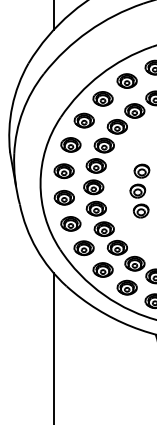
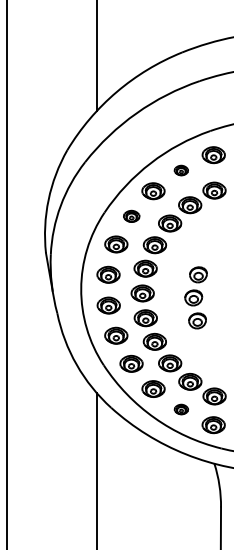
part: (127, 80) -> (181, 170), size x0.6
part: (84, 120) -> (131, 216), size x0.7
part: (127, 287) -> (181, 409), size x0.6

